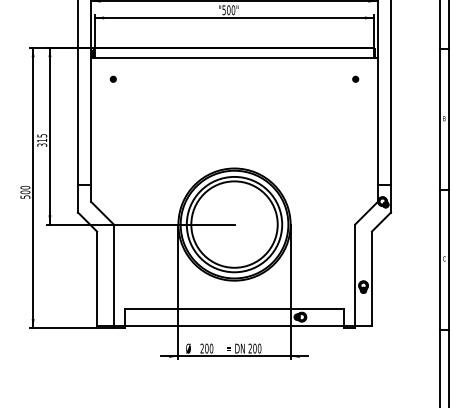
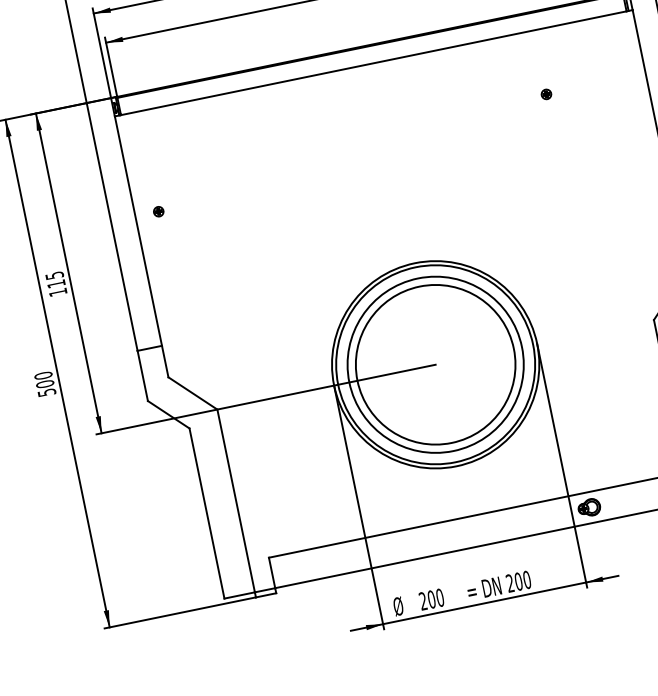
part: (112, 78) -> (156, 210), moved
part: (355, 78) -> (545, 93), moved
text: (42, 144) -> (58, 291), 315 -> 115

